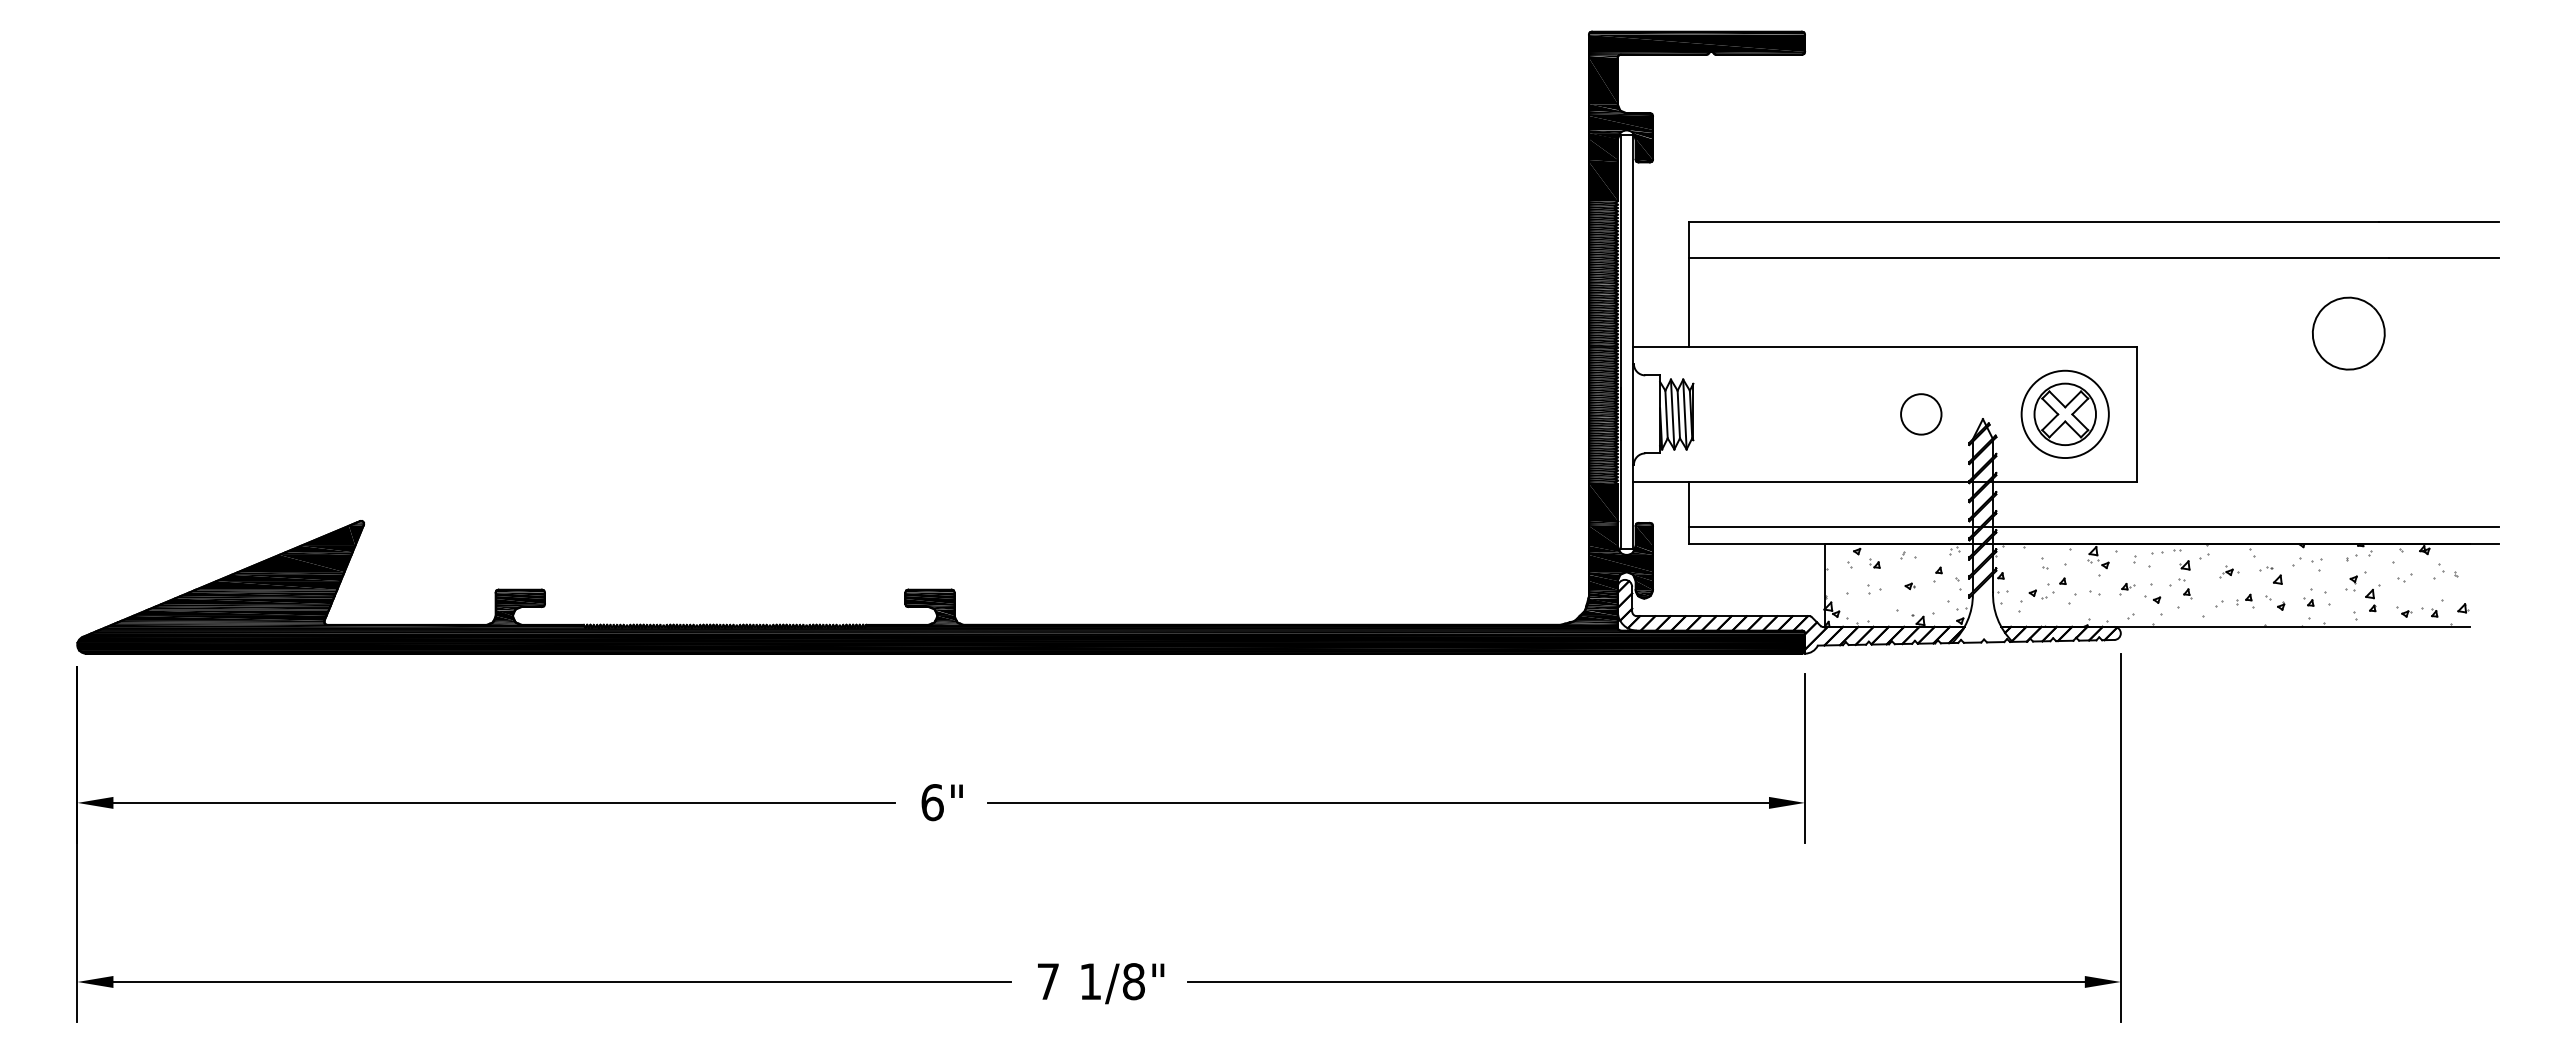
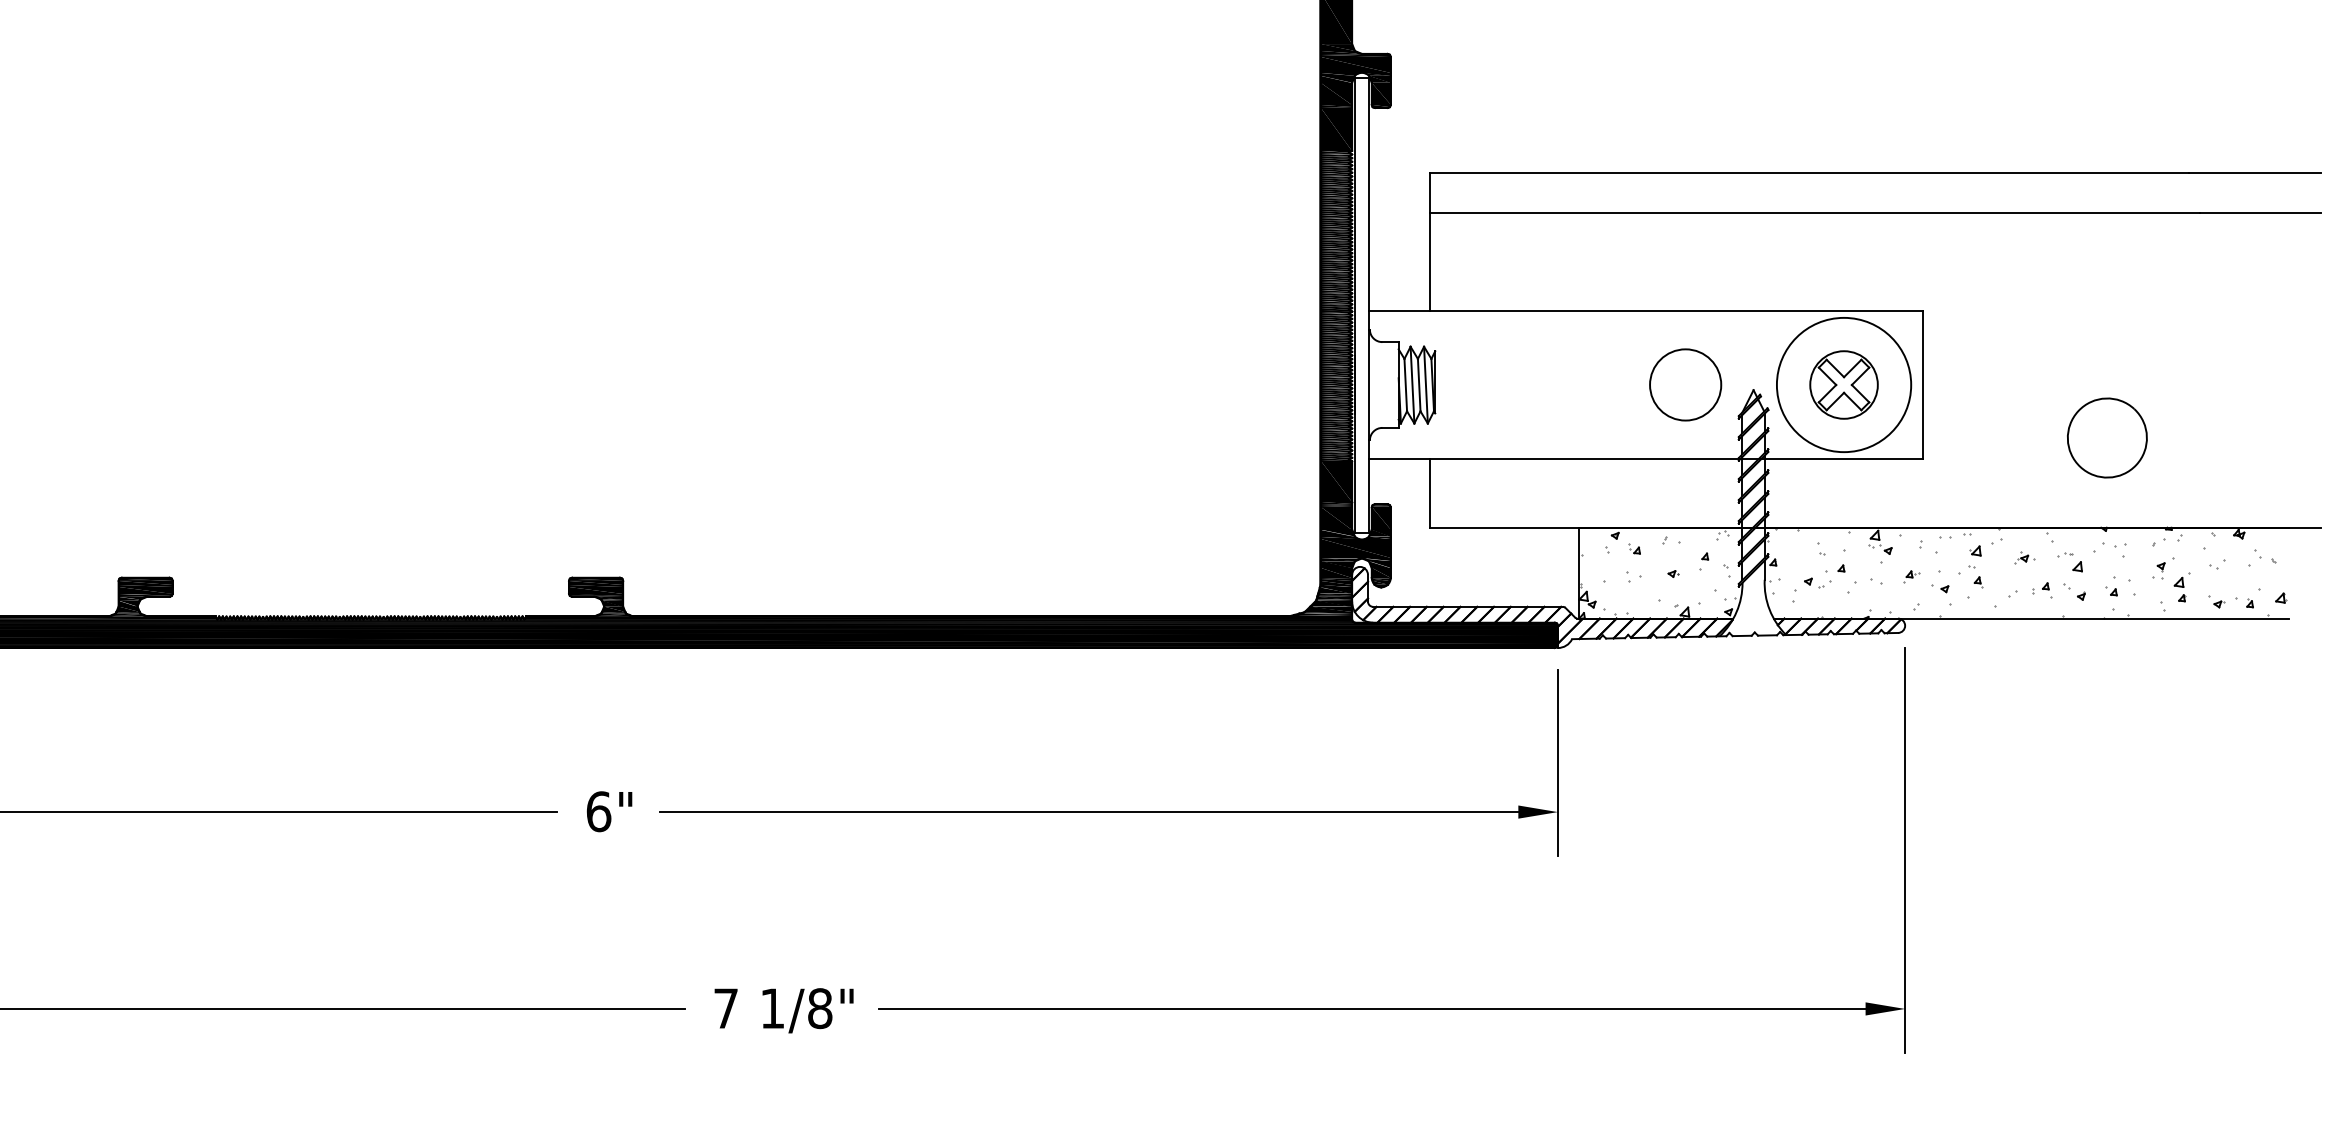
arc: (2314, 328) -> (2069, 432), moved
circle: (1921, 414) -> (1686, 385), size x1.6
circle: (2064, 414) -> (1843, 385), size x1.4
line: (2093, 526) -> (1875, 508), removed

